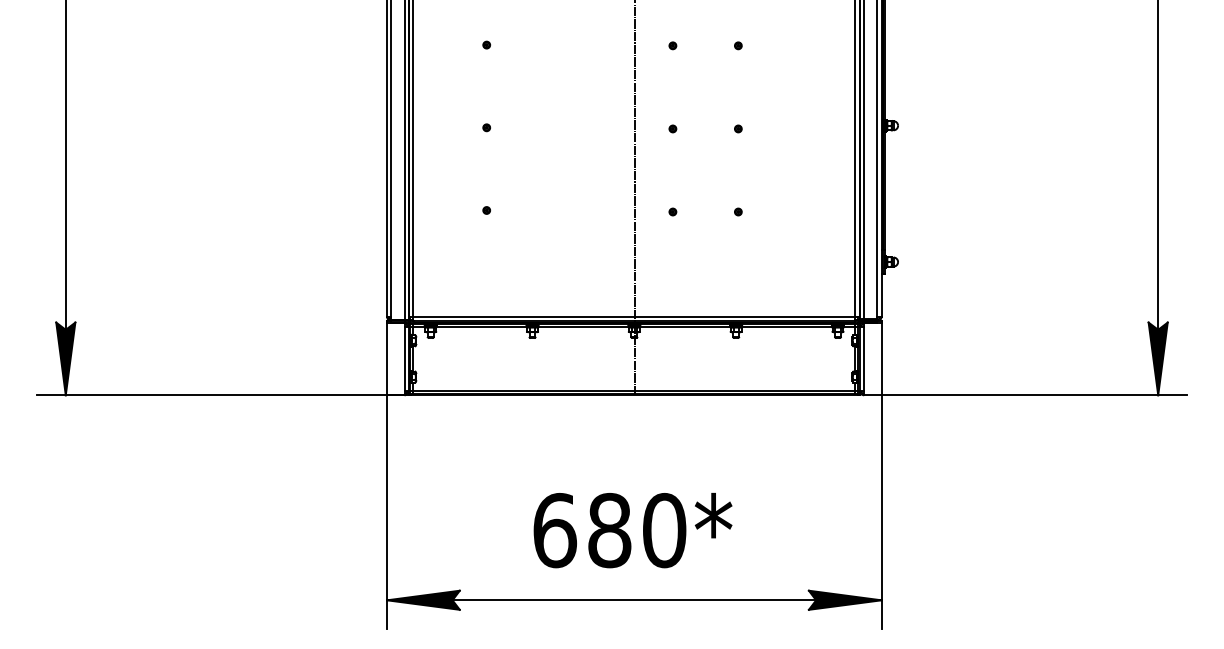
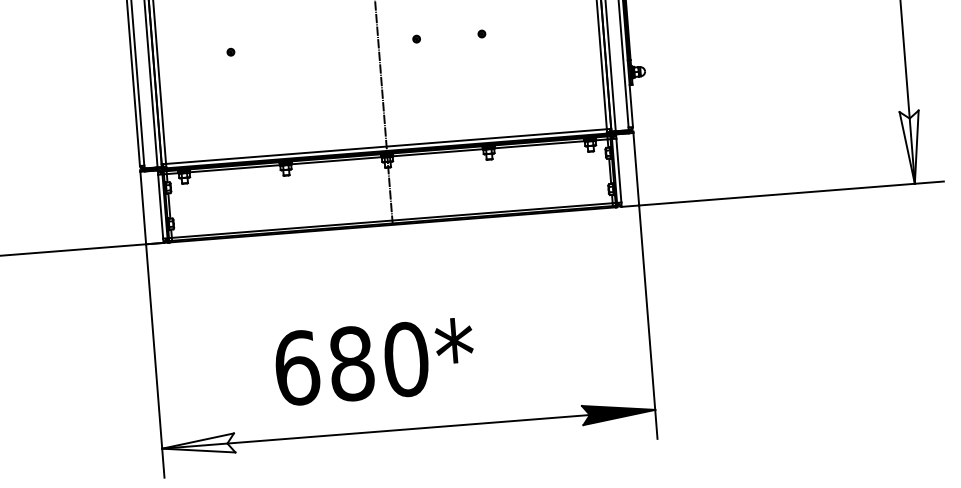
fill: (1157, 358) -> (911, 147), removed
text: (632, 530) -> (374, 361), moved
fill: (423, 599) -> (198, 445), removed

